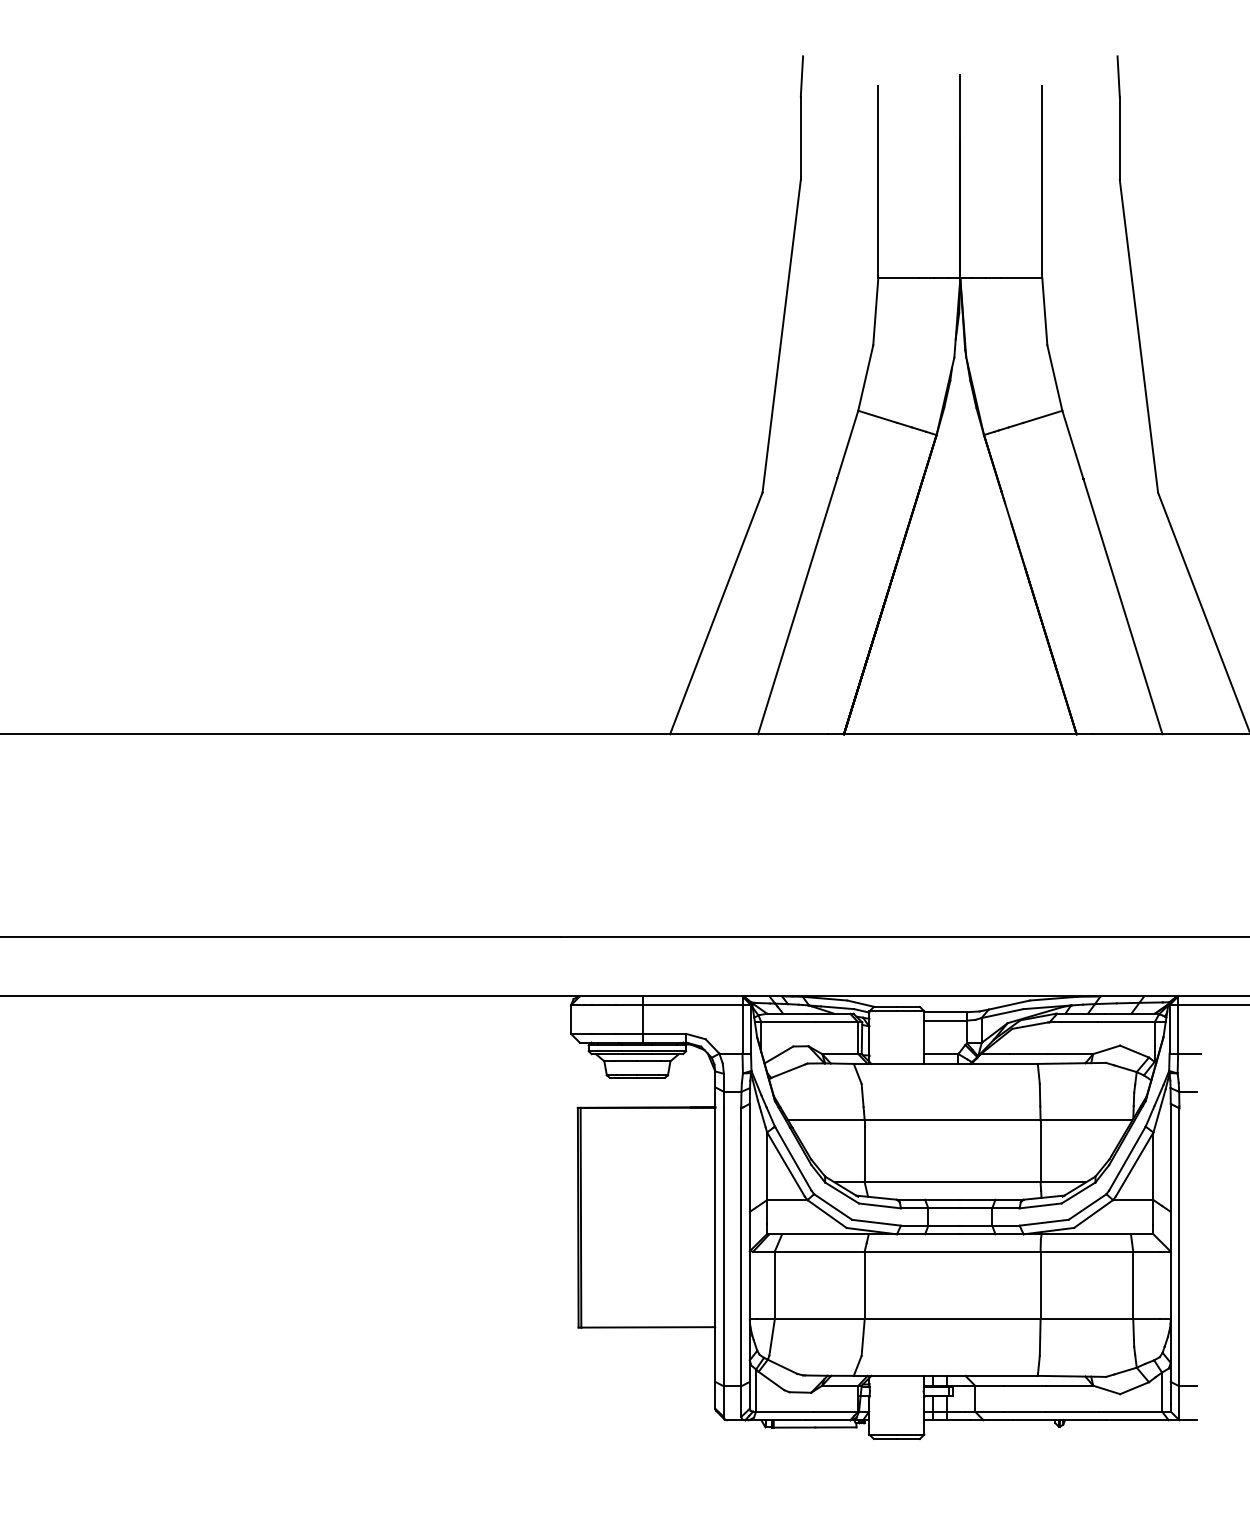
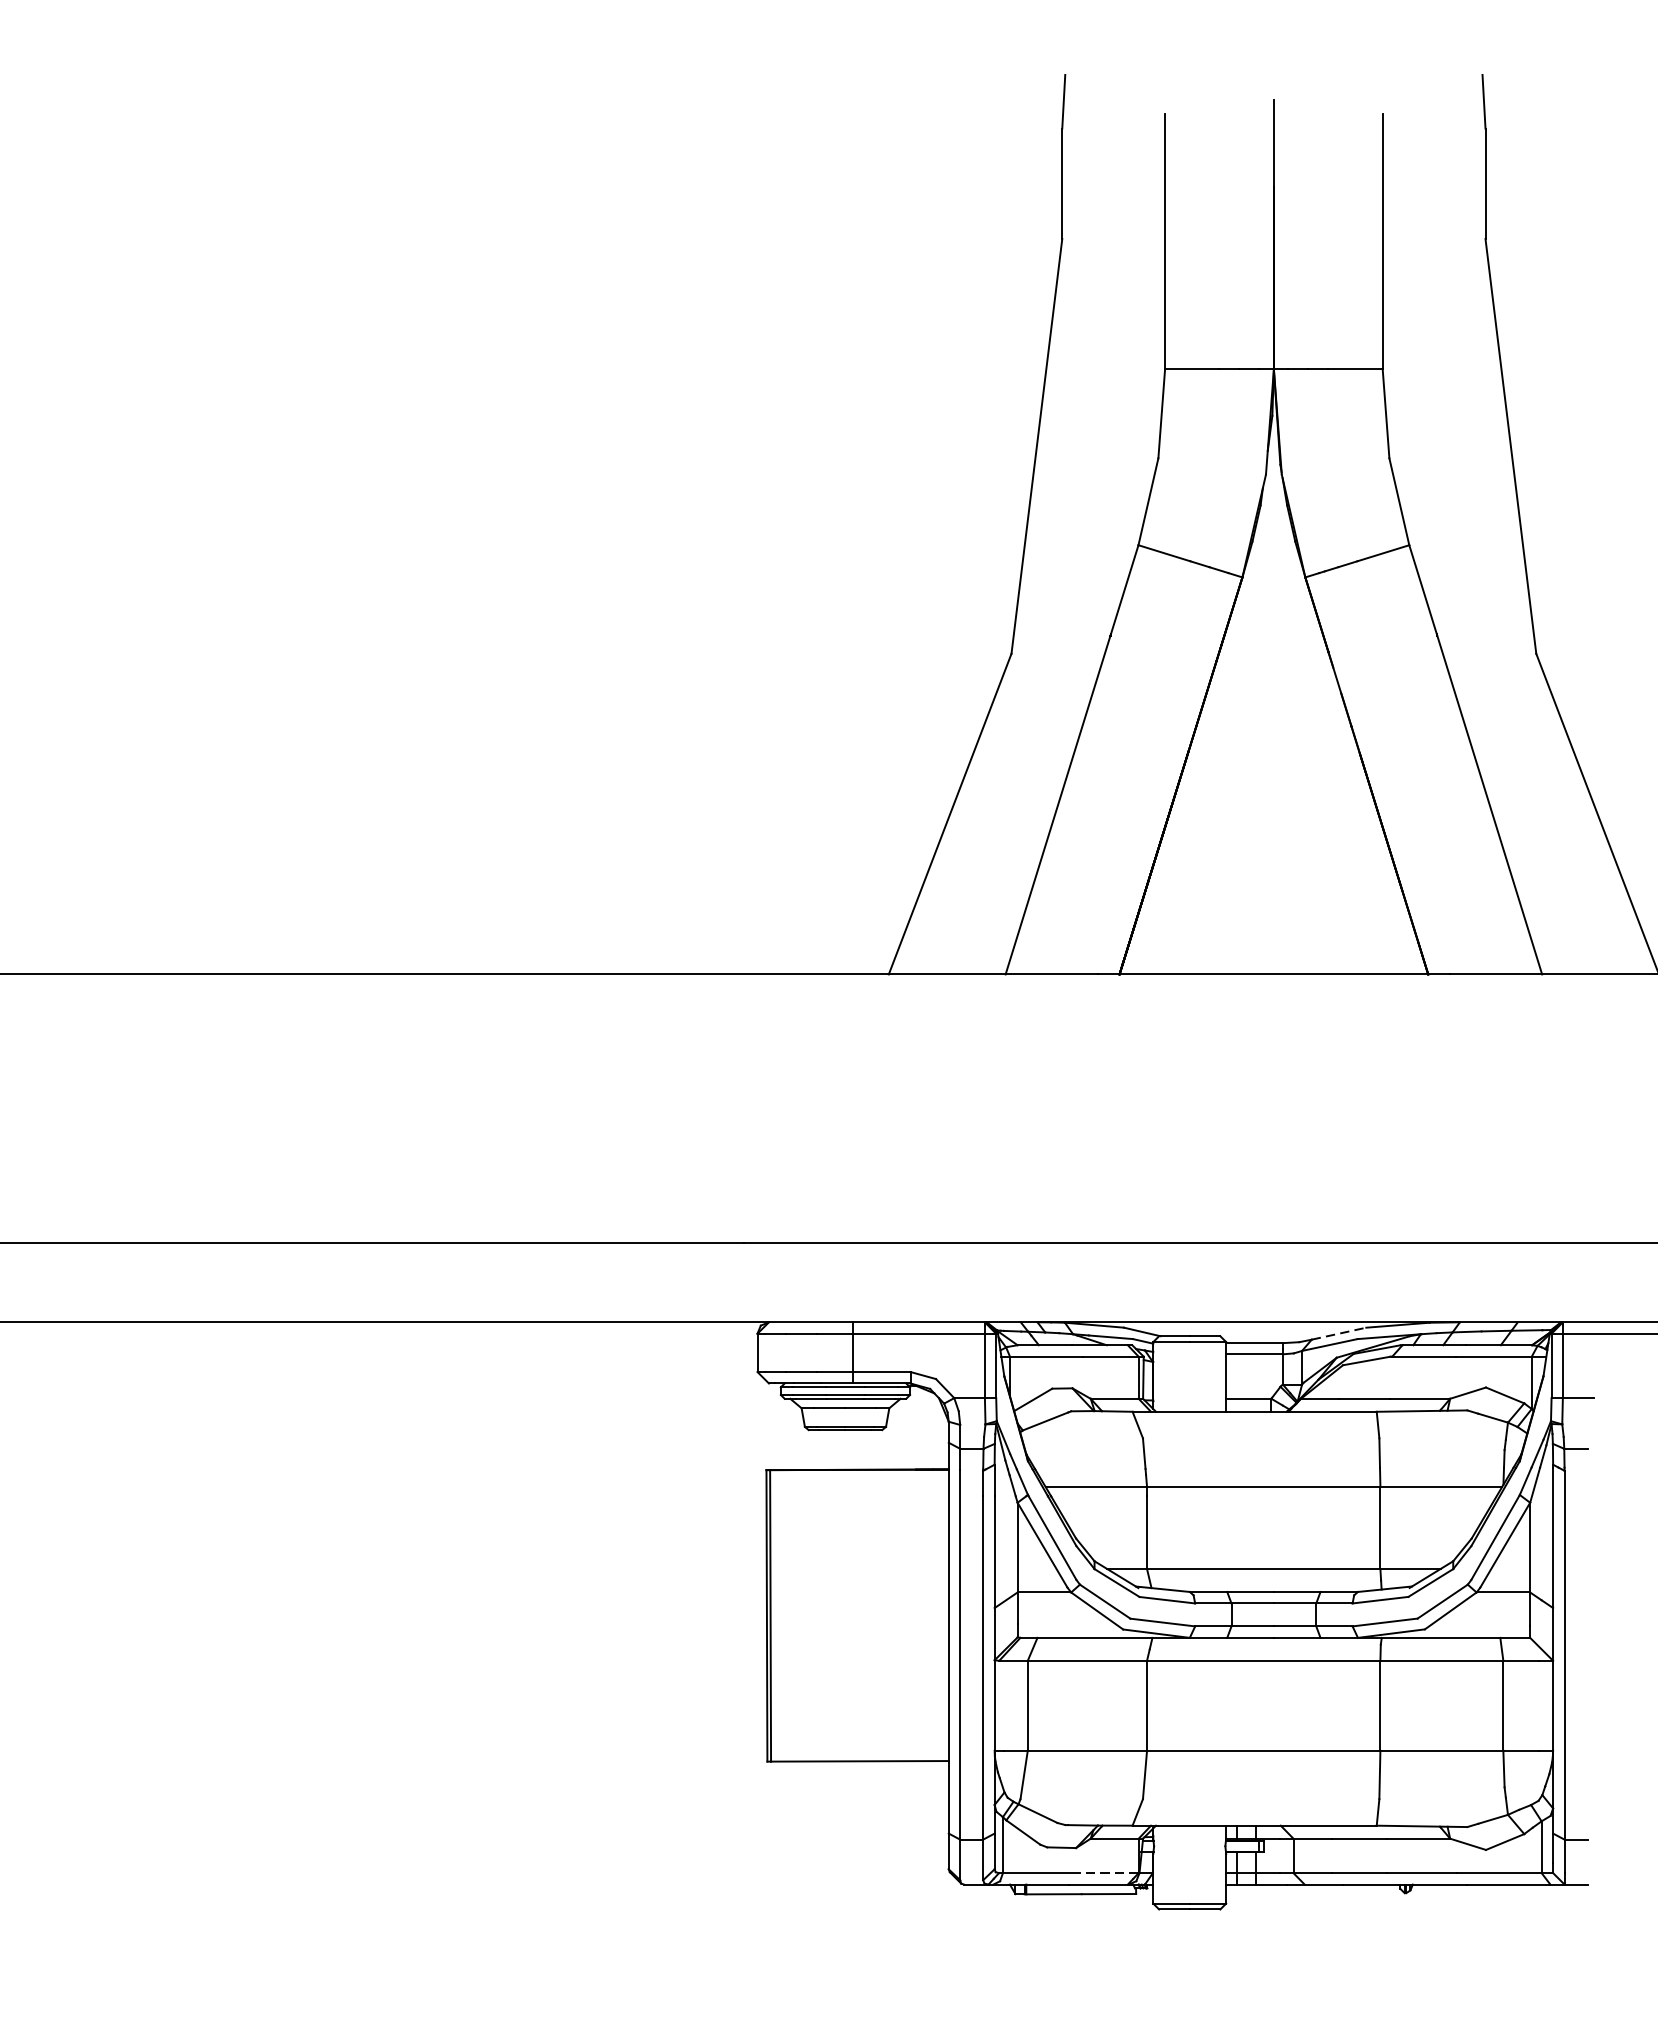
line: (1009, 1004) -> (1339, 1332), solid -> dashed
line: (835, 1411) -> (1108, 1872), solid -> dashed

